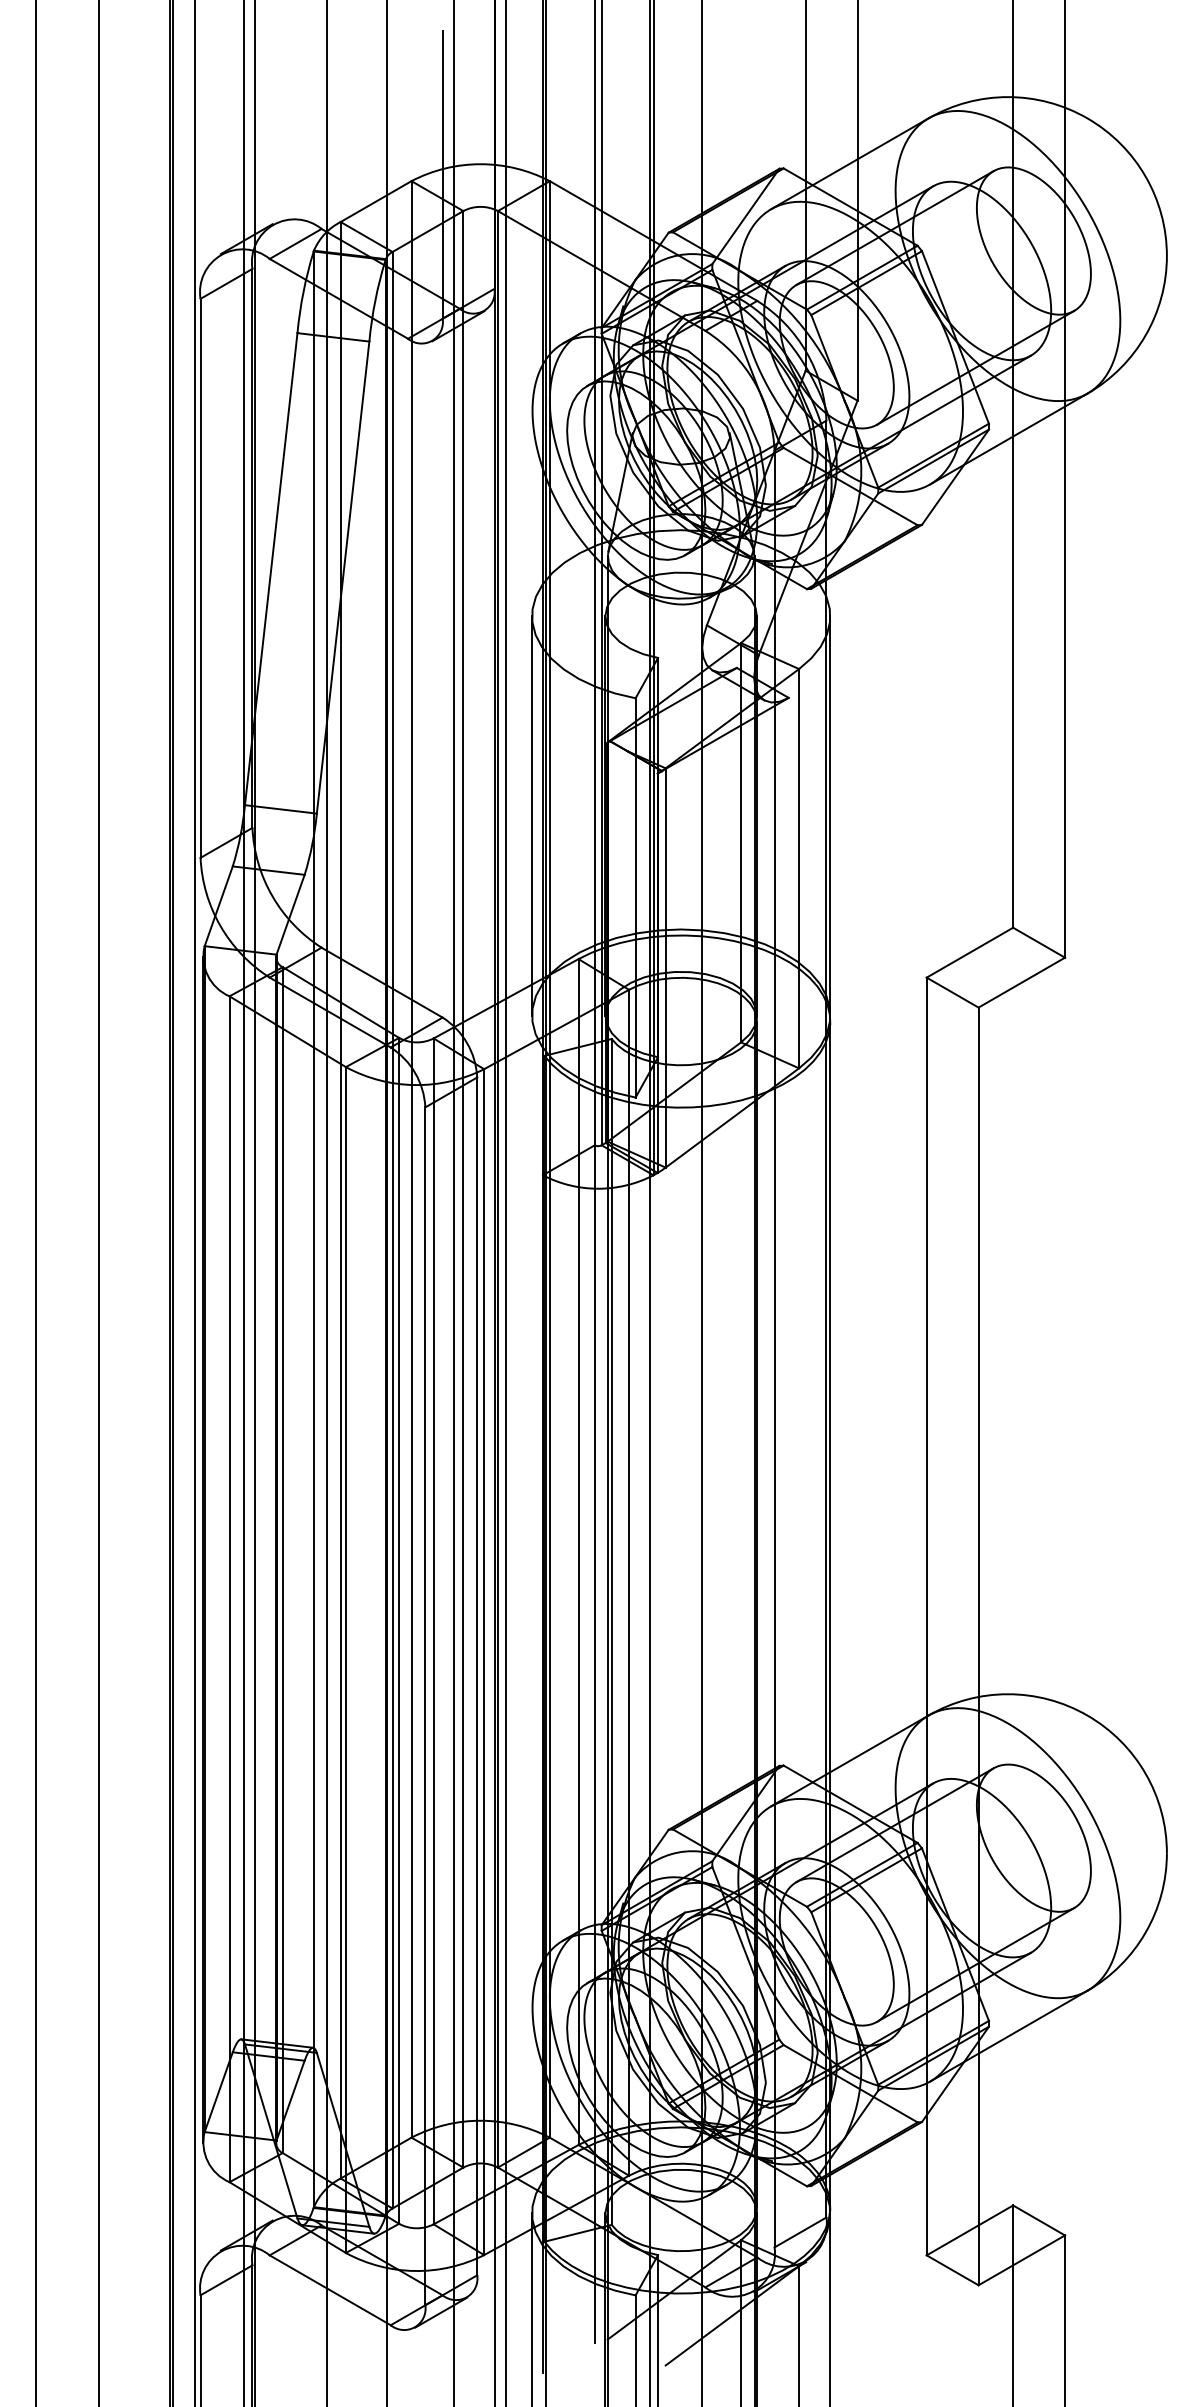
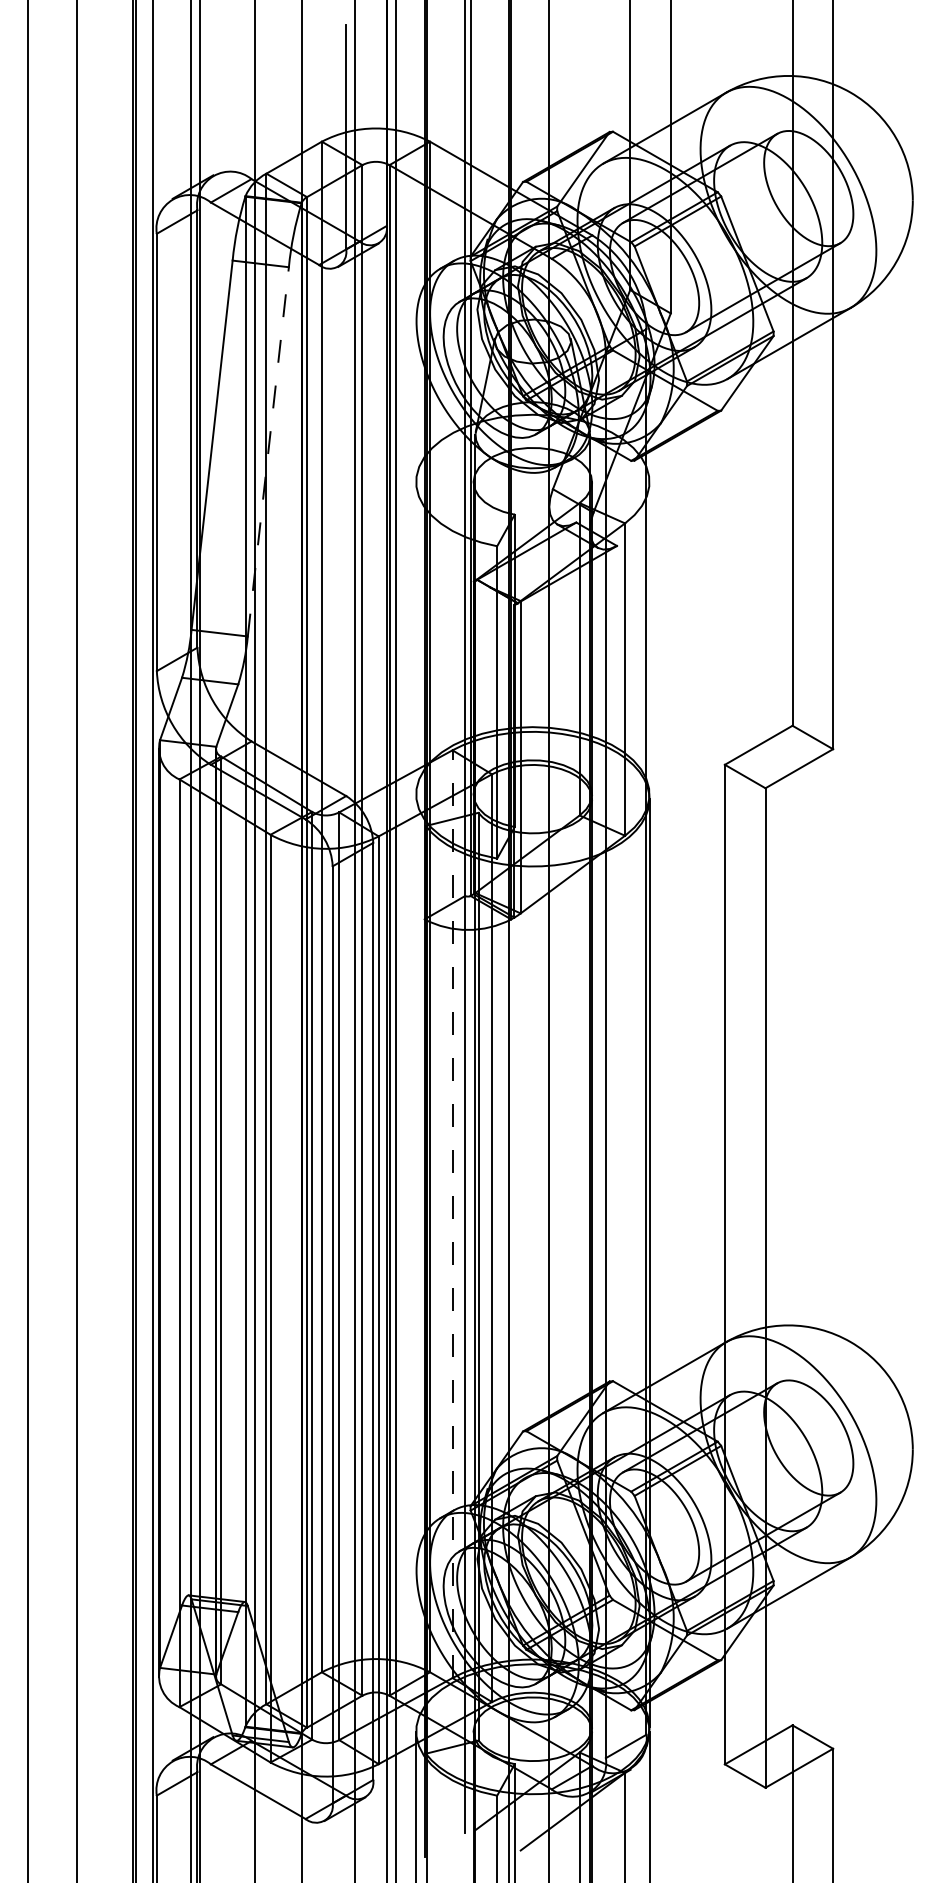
line: (343, 577) -> (268, 451), solid -> dashed
line: (532, 815) -> (416, 637), removed
line: (830, 815) -> (649, 637), removed
line: (578, 1552) -> (452, 1214), solid -> dashed

